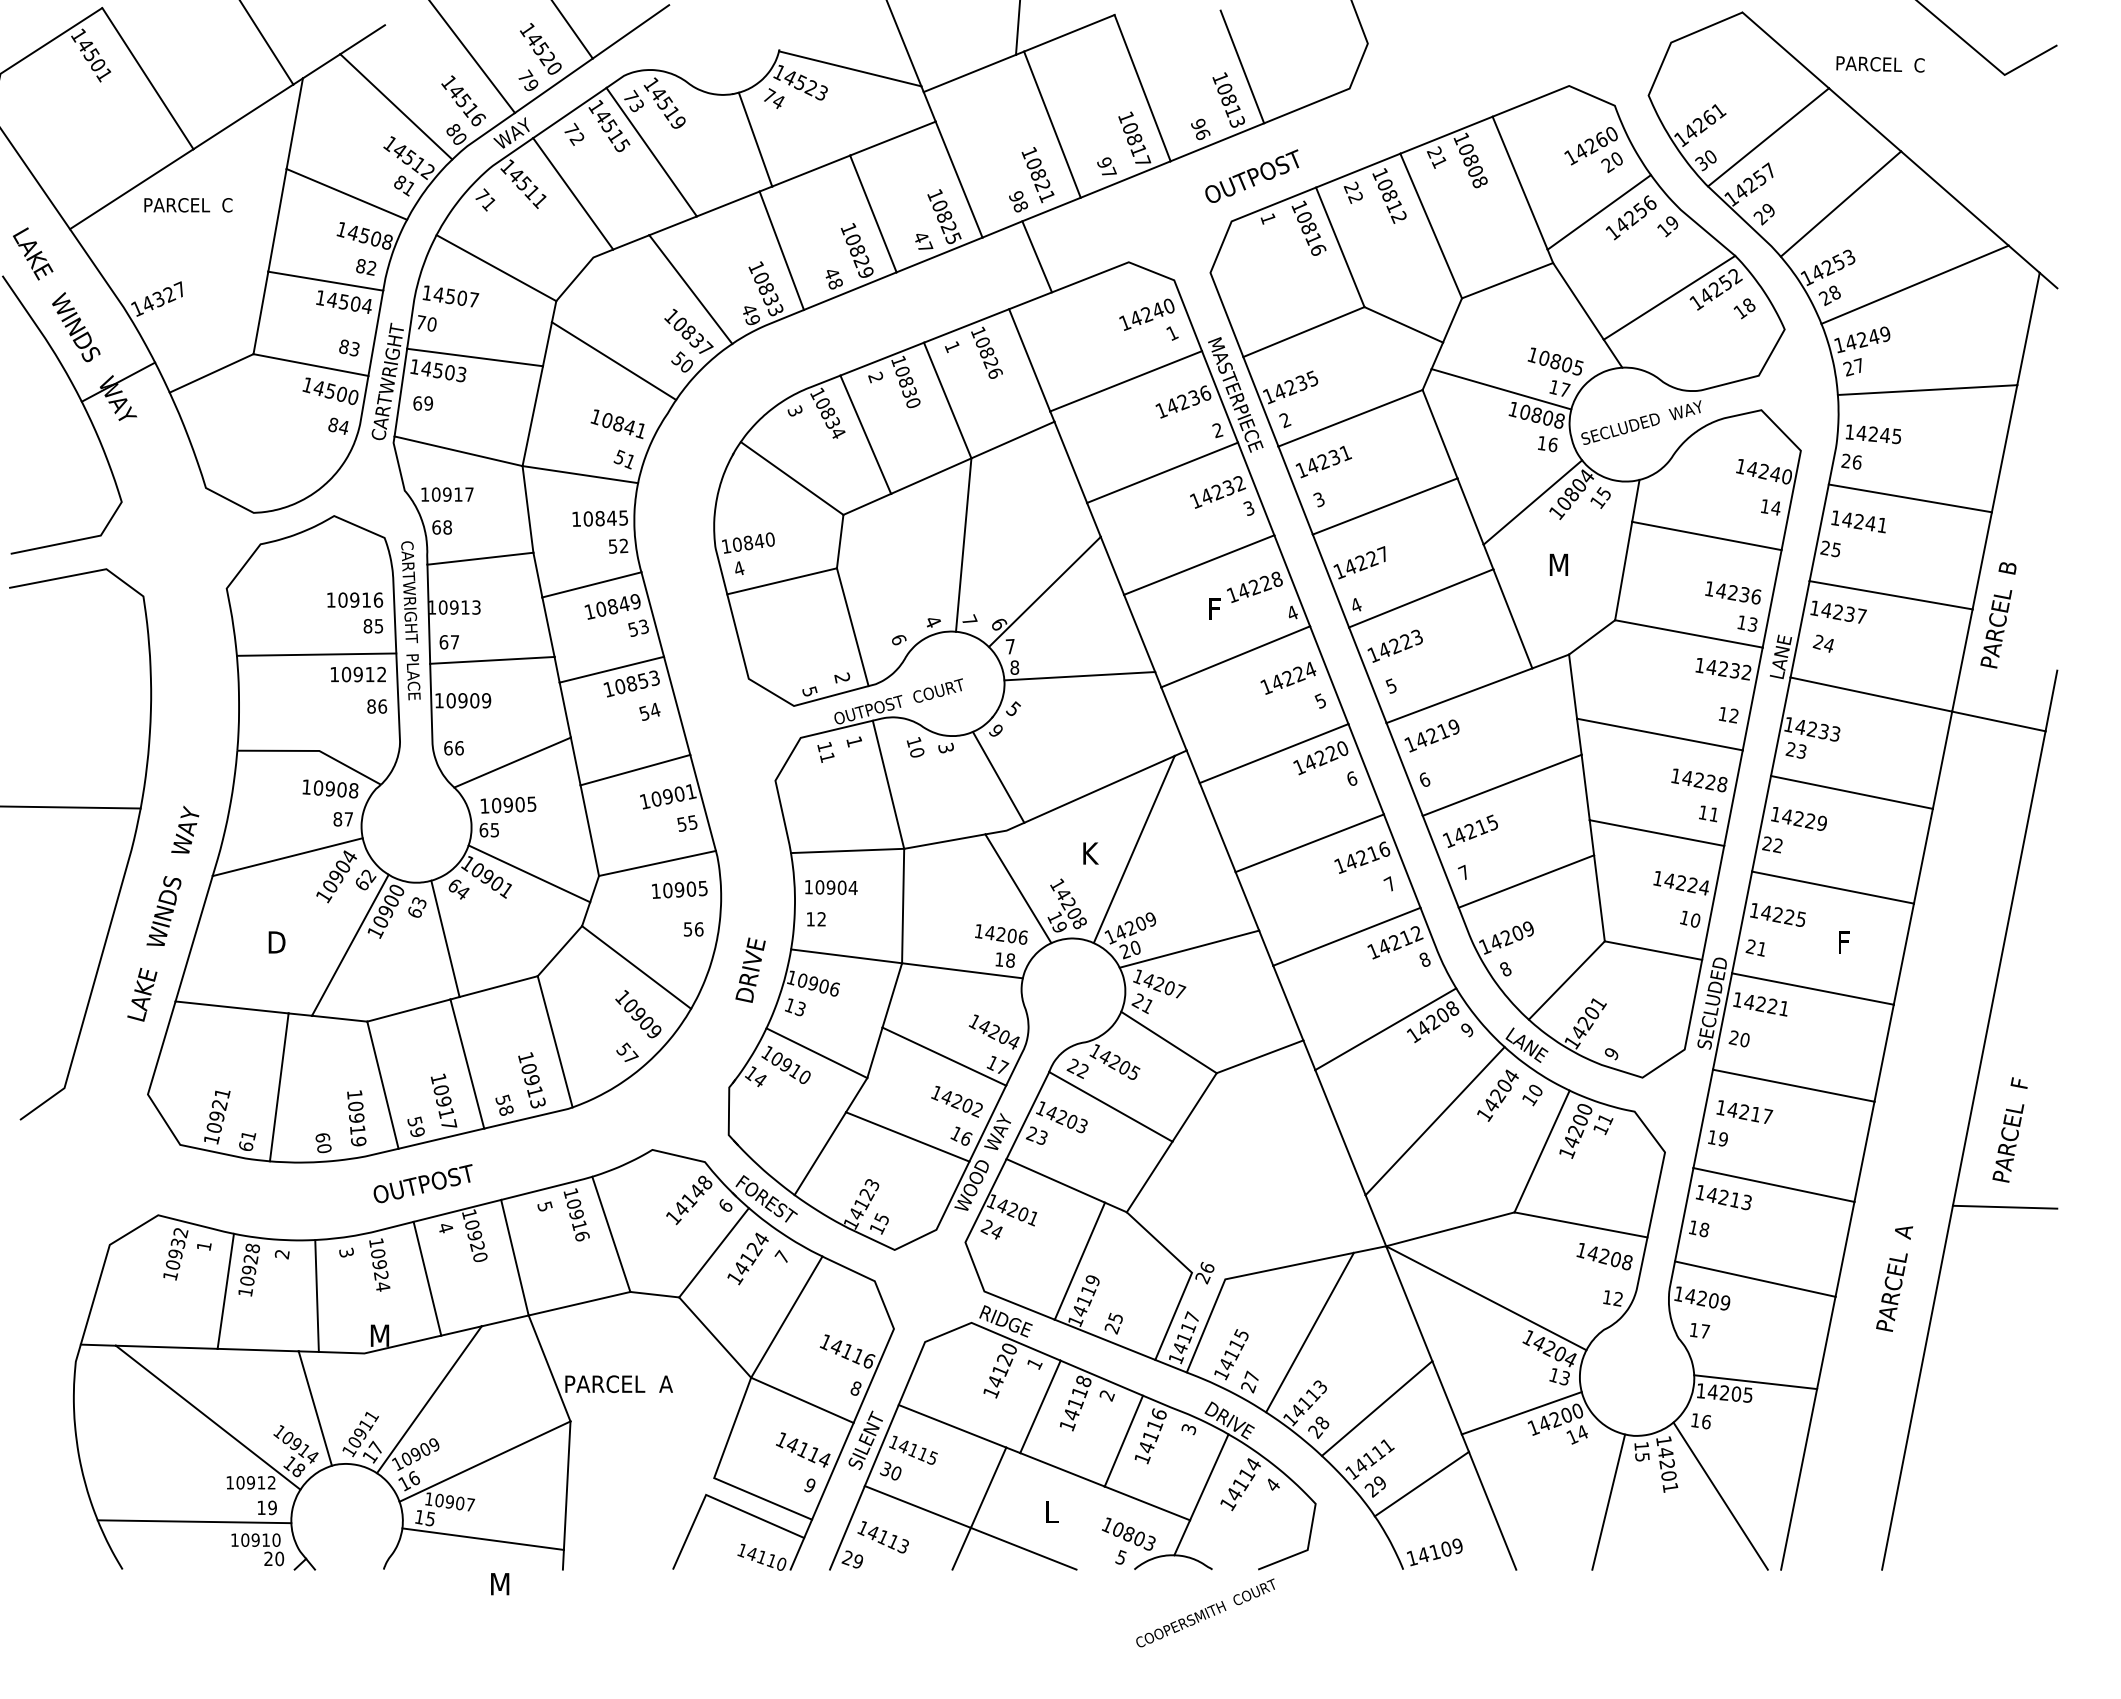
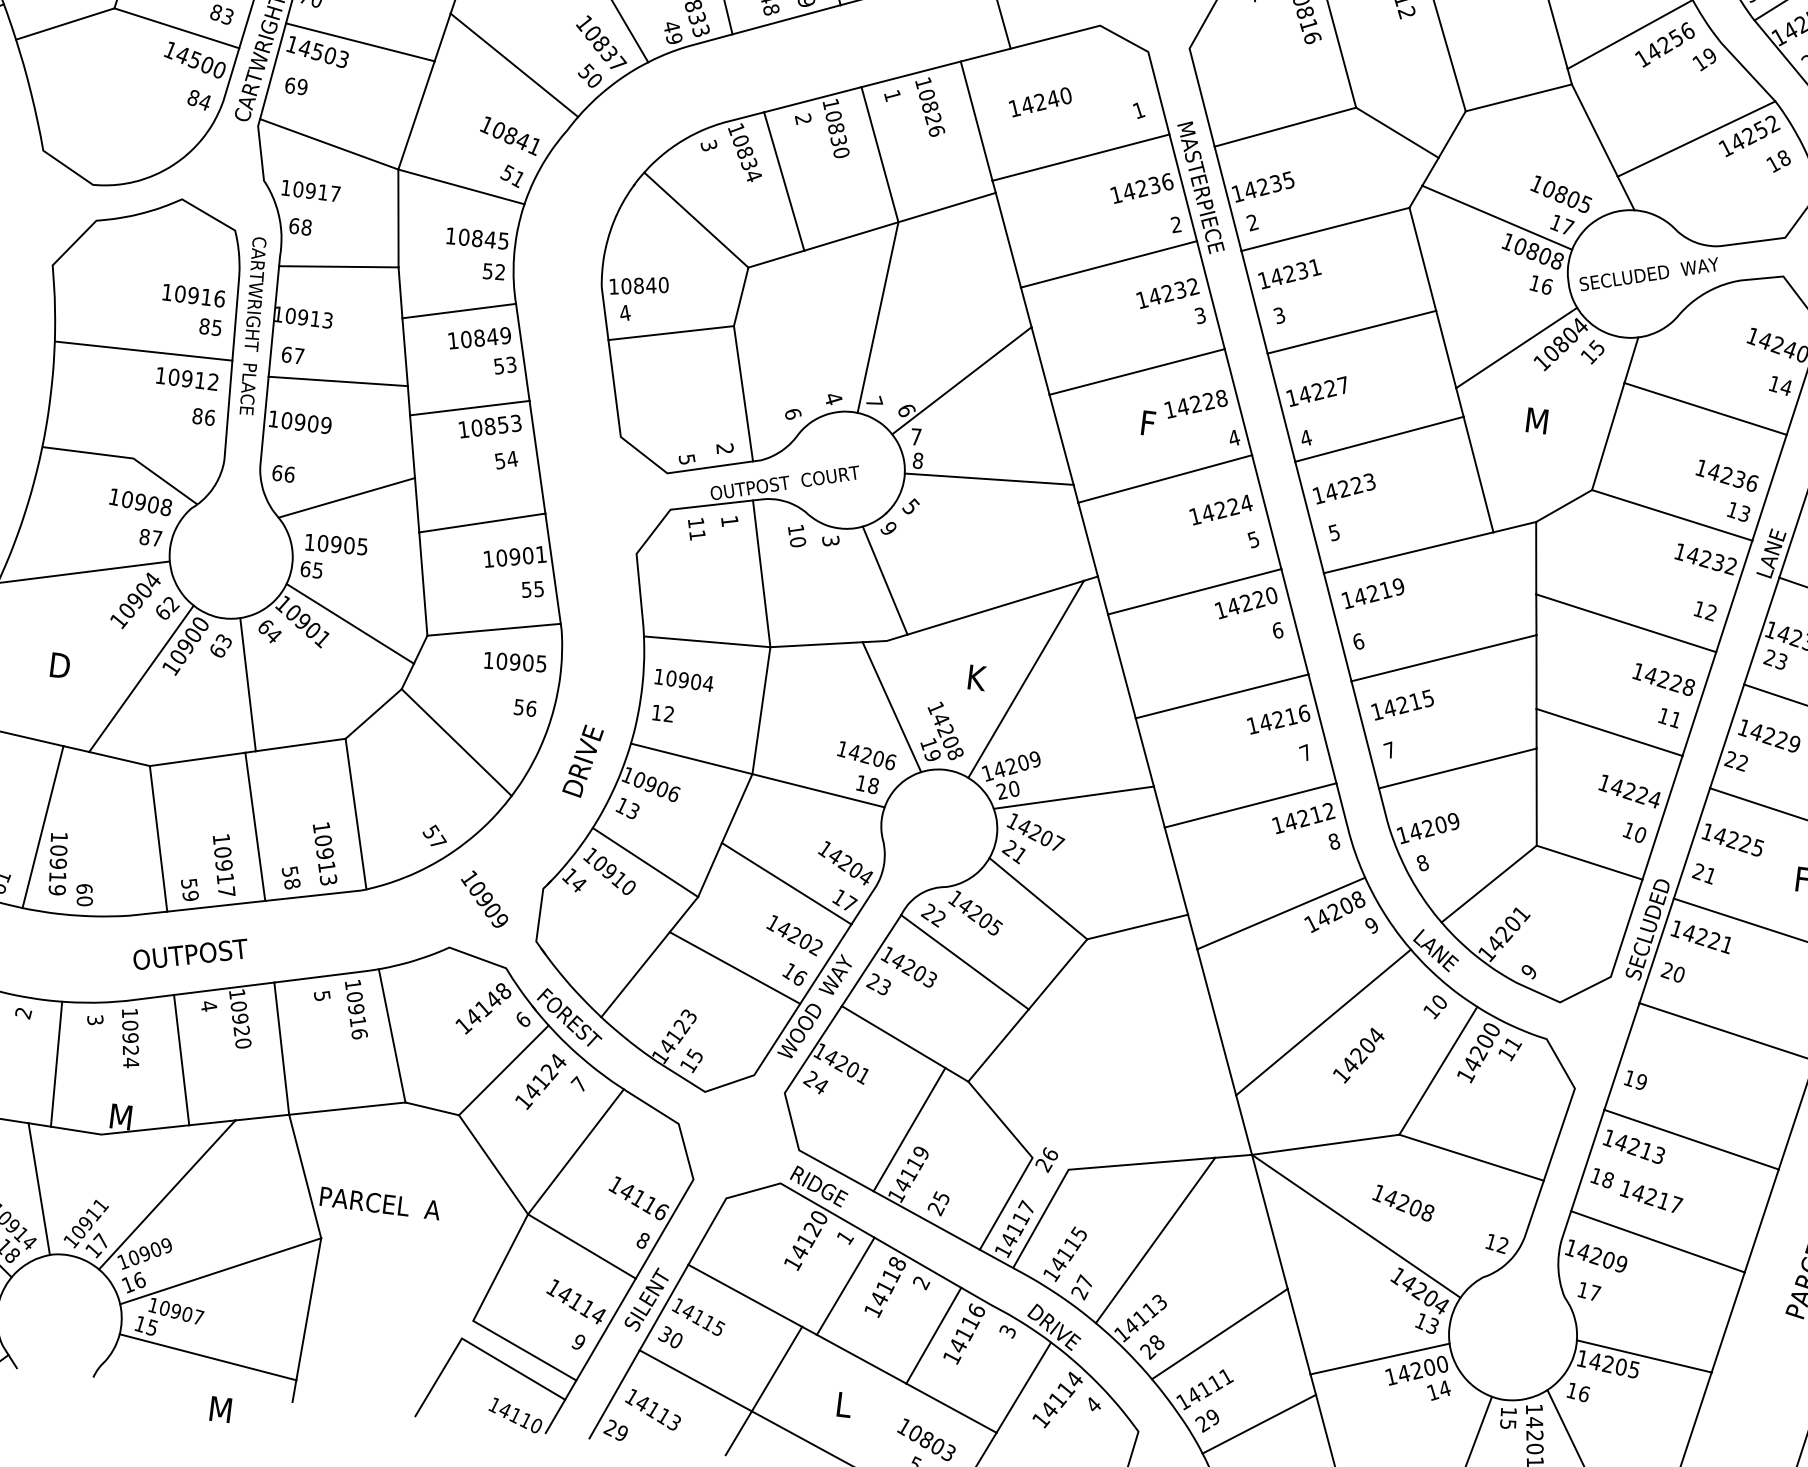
text: (1146, 314) -> (1039, 102), moved
text: (638, 1014) -> (484, 899), moved
text: (1497, 1095) -> (1358, 1055), moved
text: (1744, 1111) -> (1651, 1196), moved
text: (356, 1118) -> (57, 864), moved
text: (1604, 1256) -> (1403, 1203), moved

